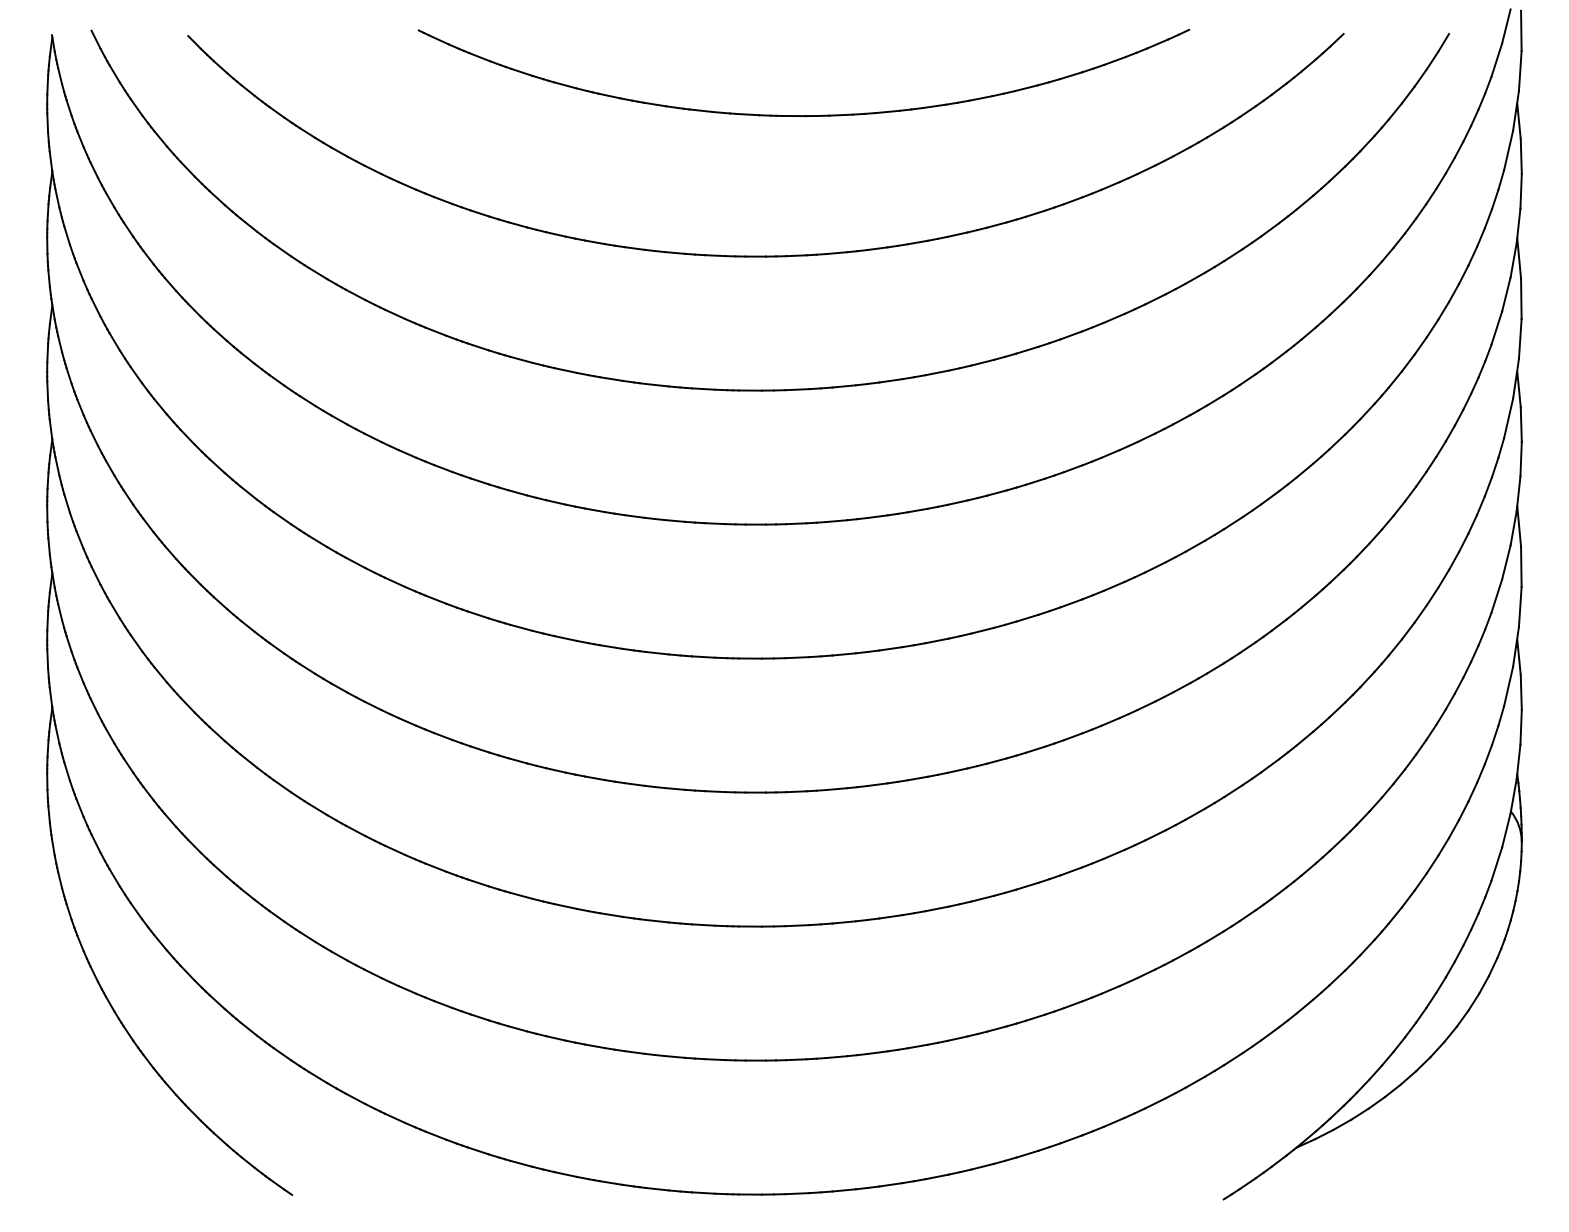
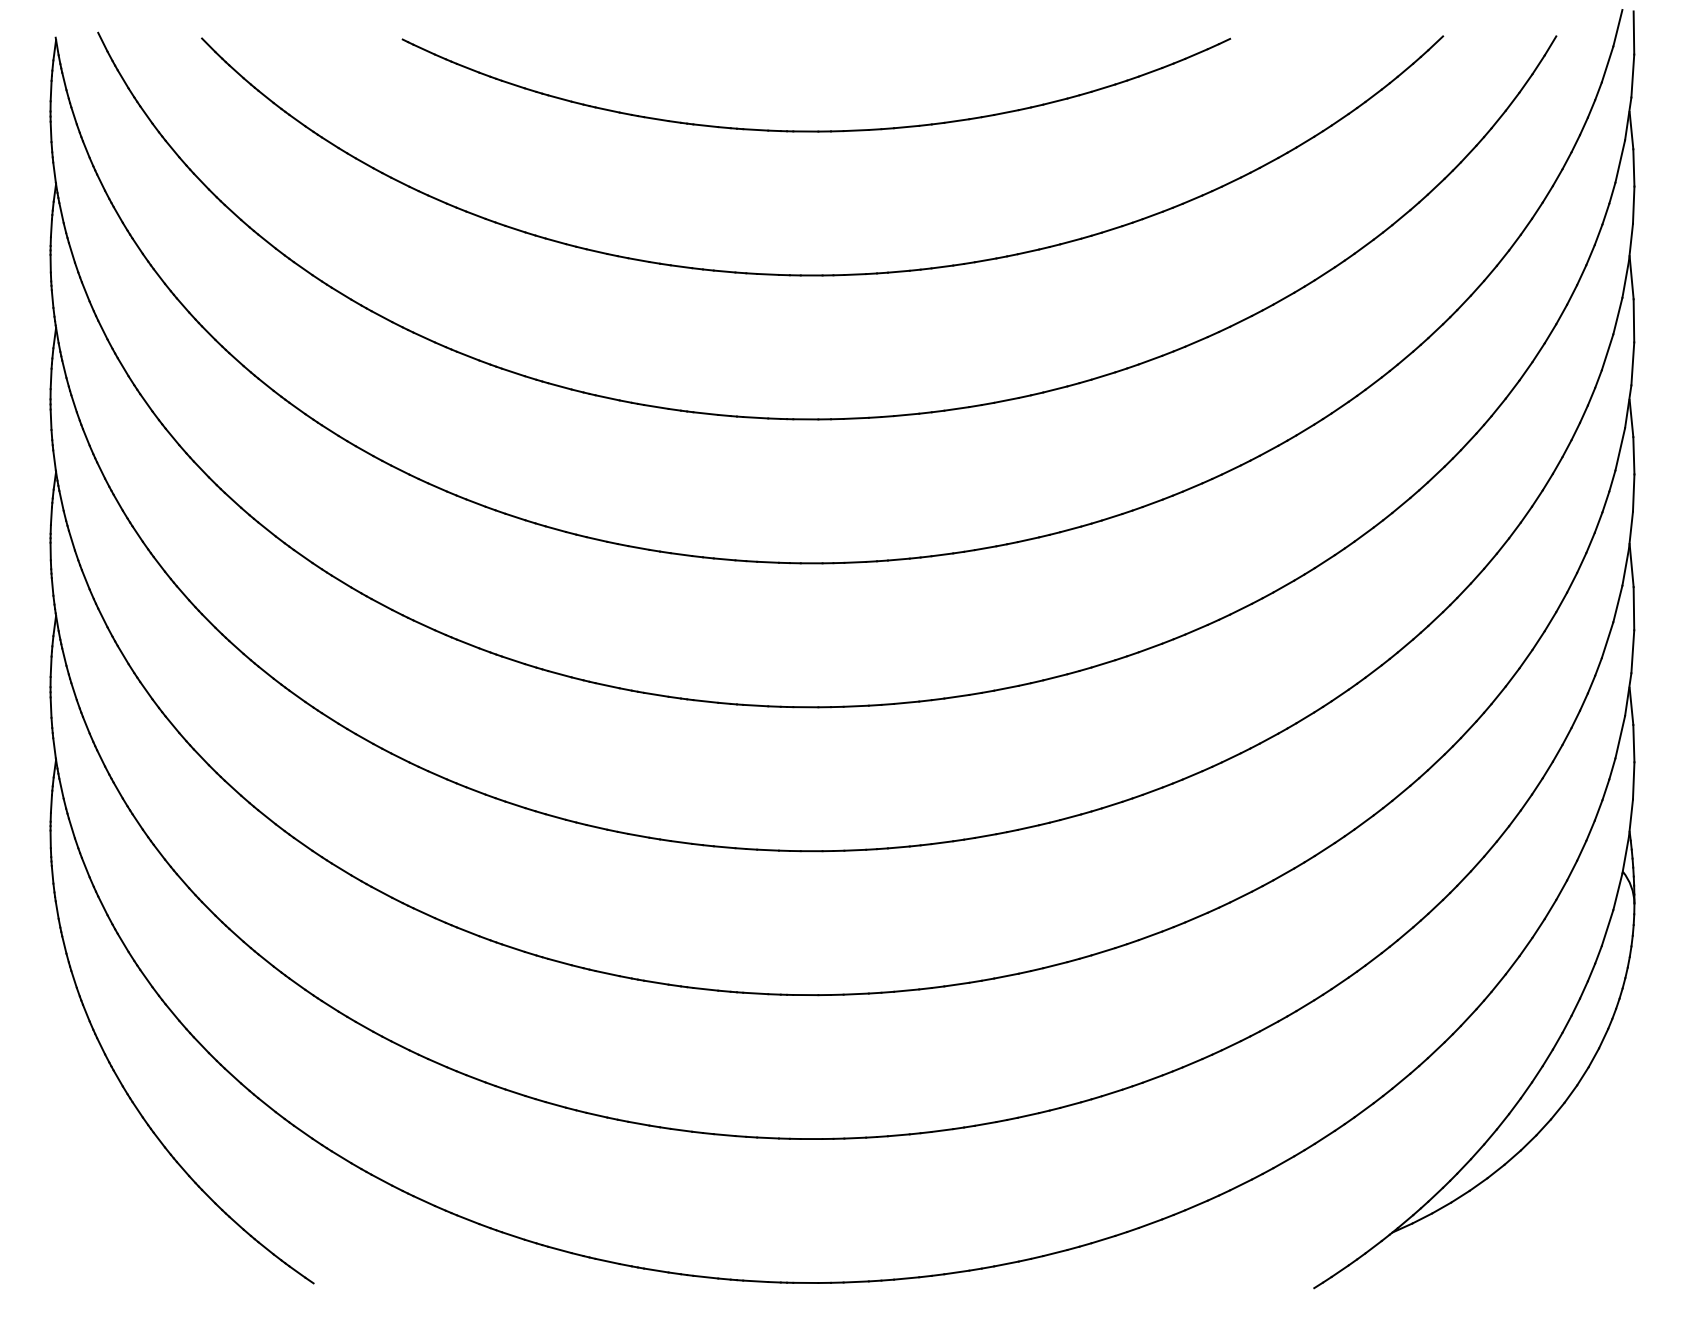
part: (804, 115) -> (816, 130), moved

